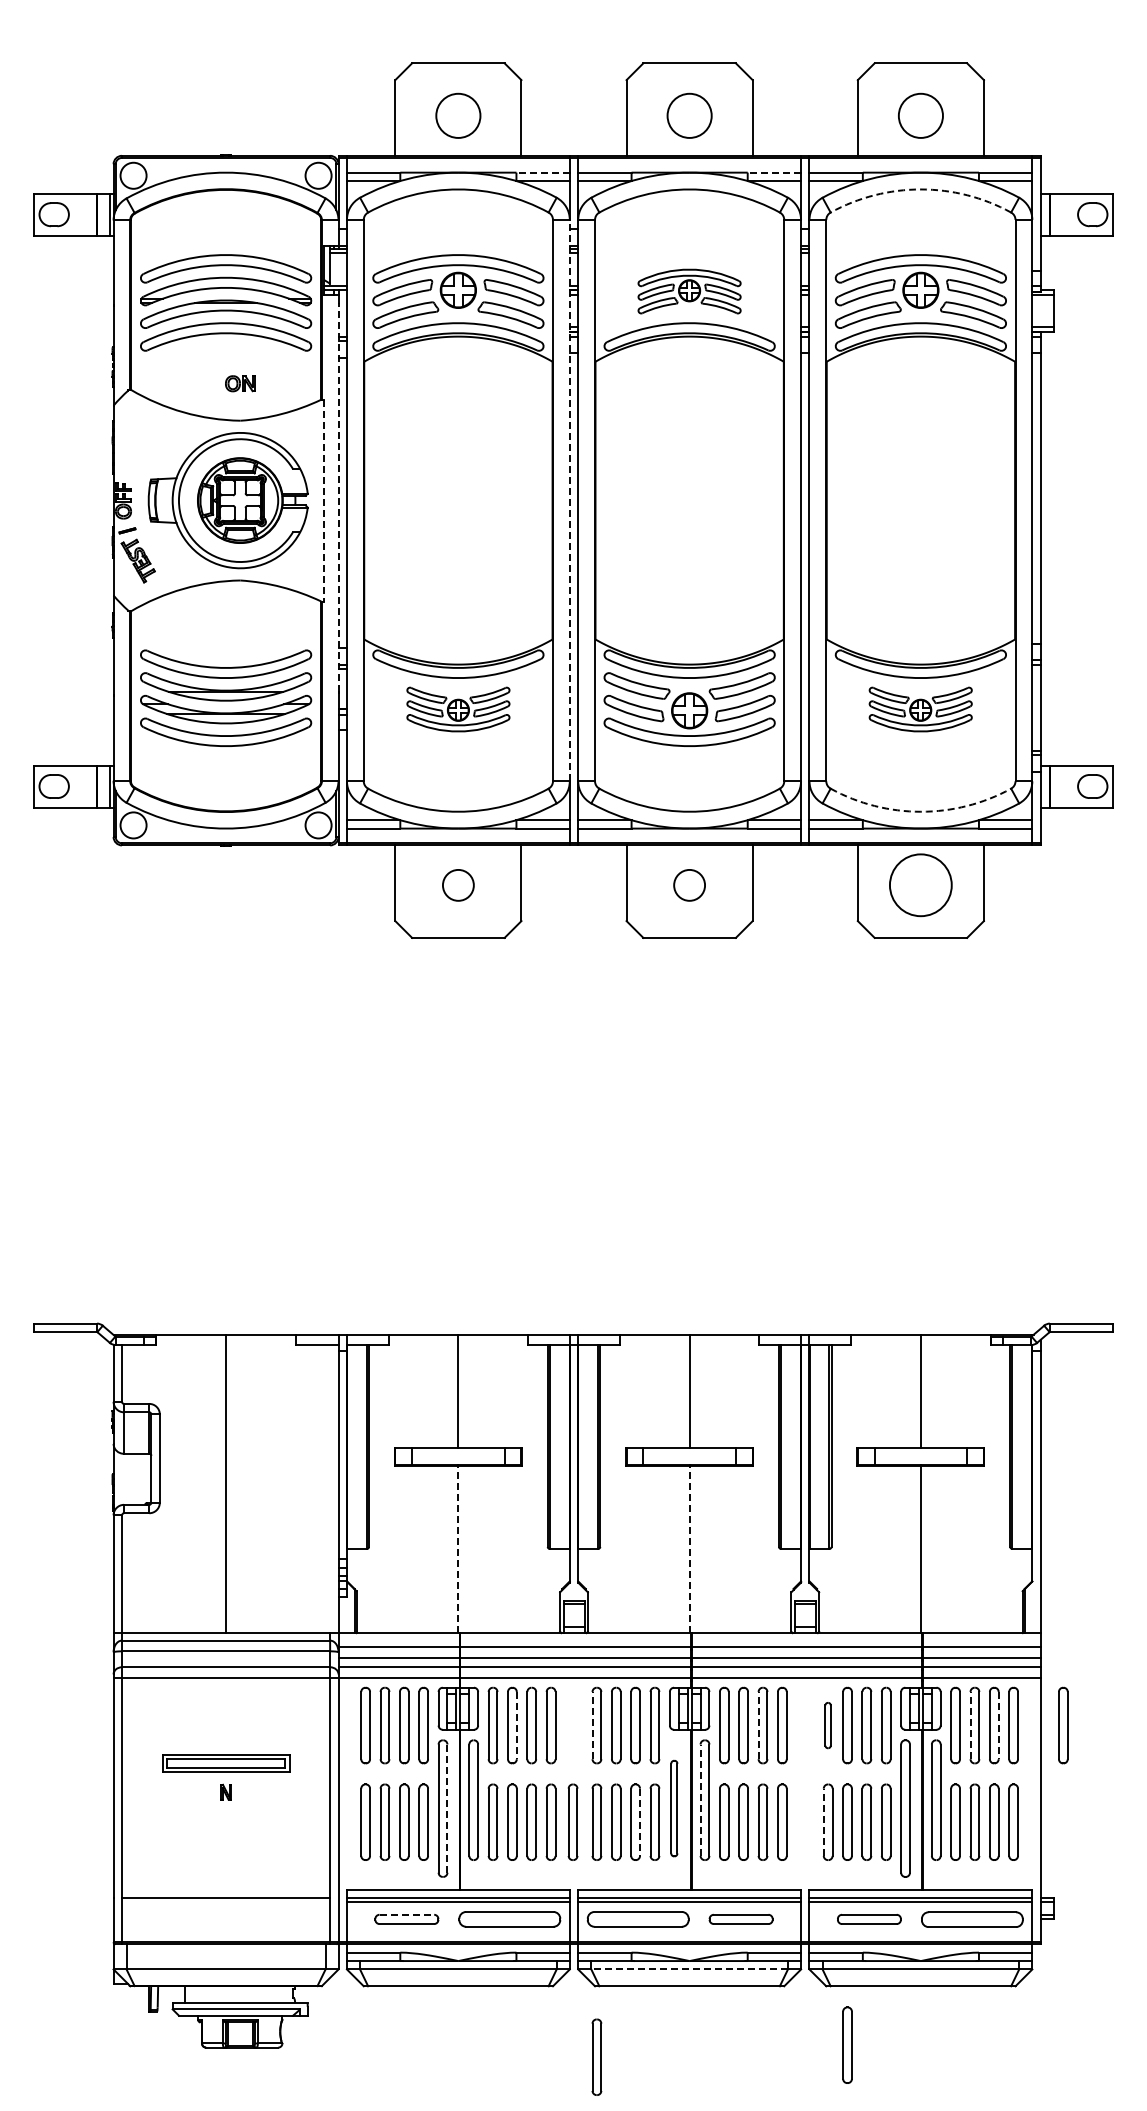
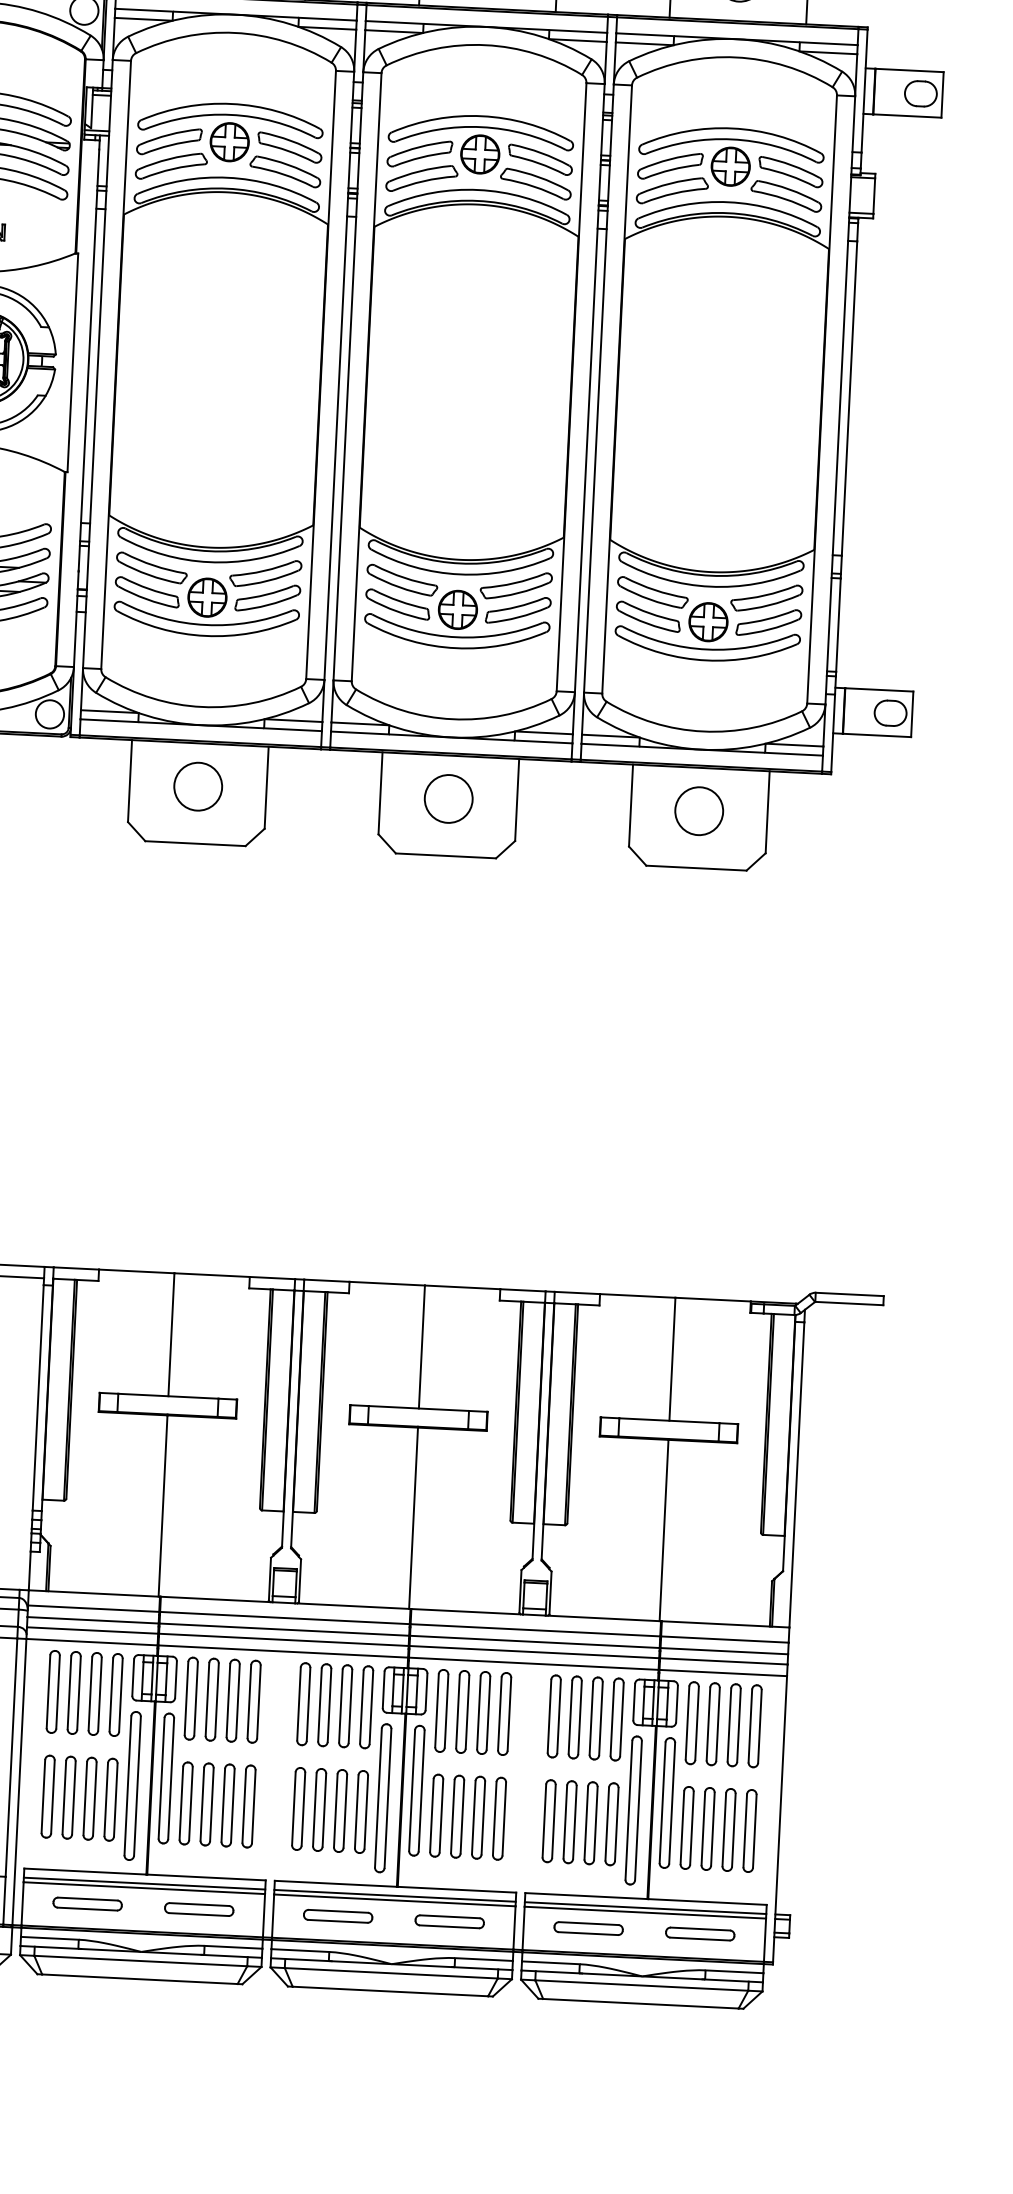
line: (543, 172) -> (328, 19), dashed -> solid
line: (774, 172) -> (578, 31), dashed -> solid
arc: (920, 189) -> (735, 57), dashed -> solid
part: (689, 291) -> (480, 155), size x1.67
line: (338, 496) -> (88, 359), dashed -> solid
line: (323, 500) -> (72, 362), dashed -> solid
line: (569, 500) -> (338, 375), dashed -> solid
part: (458, 709) -> (207, 596), size x1.67
part: (920, 709) -> (708, 620), size x1.67
arc: (920, 811) -> (702, 731), dashed -> solid
circle: (458, 885) -> (198, 786), size x1.43
circle: (689, 885) -> (448, 799), size x1.43
circle: (920, 885) -> (698, 811), size x0.71
line: (458, 1549) -> (163, 1506), dashed -> solid
line: (689, 1549) -> (413, 1518), dashed -> solid
line: (516, 1725) -> (216, 1699), dashed -> solid
line: (592, 1725) -> (298, 1703), dashed -> solid
line: (758, 1725) -> (478, 1712), dashed -> solid
part: (827, 1725) -> (553, 1716), size x1.67
line: (970, 1725) -> (708, 1723), dashed -> solid
line: (998, 1725) -> (738, 1725), dashed -> solid
part: (1063, 1725) -> (809, 1728), removed
line: (700, 1800) -> (412, 1790), dashed -> solid
part: (674, 1808) -> (383, 1798), size x1.43
line: (447, 1809) -> (137, 1787), dashed -> solid
part: (572, 1821) -> (272, 1806), removed
line: (640, 1822) -> (345, 1811), dashed -> solid
line: (823, 1822) -> (544, 1821), dashed -> solid
line: (407, 1914) -> (88, 1898), dashed -> solid
part: (972, 1918) -> (700, 1933), size x0.62
part: (509, 1919) -> (198, 1909), size x0.62
part: (637, 1919) -> (337, 1916), size x0.62
line: (689, 1969) -> (391, 1973), dashed -> solid
part: (847, 2044) -> (558, 2062), removed
part: (596, 2056) -> (285, 2062), removed

